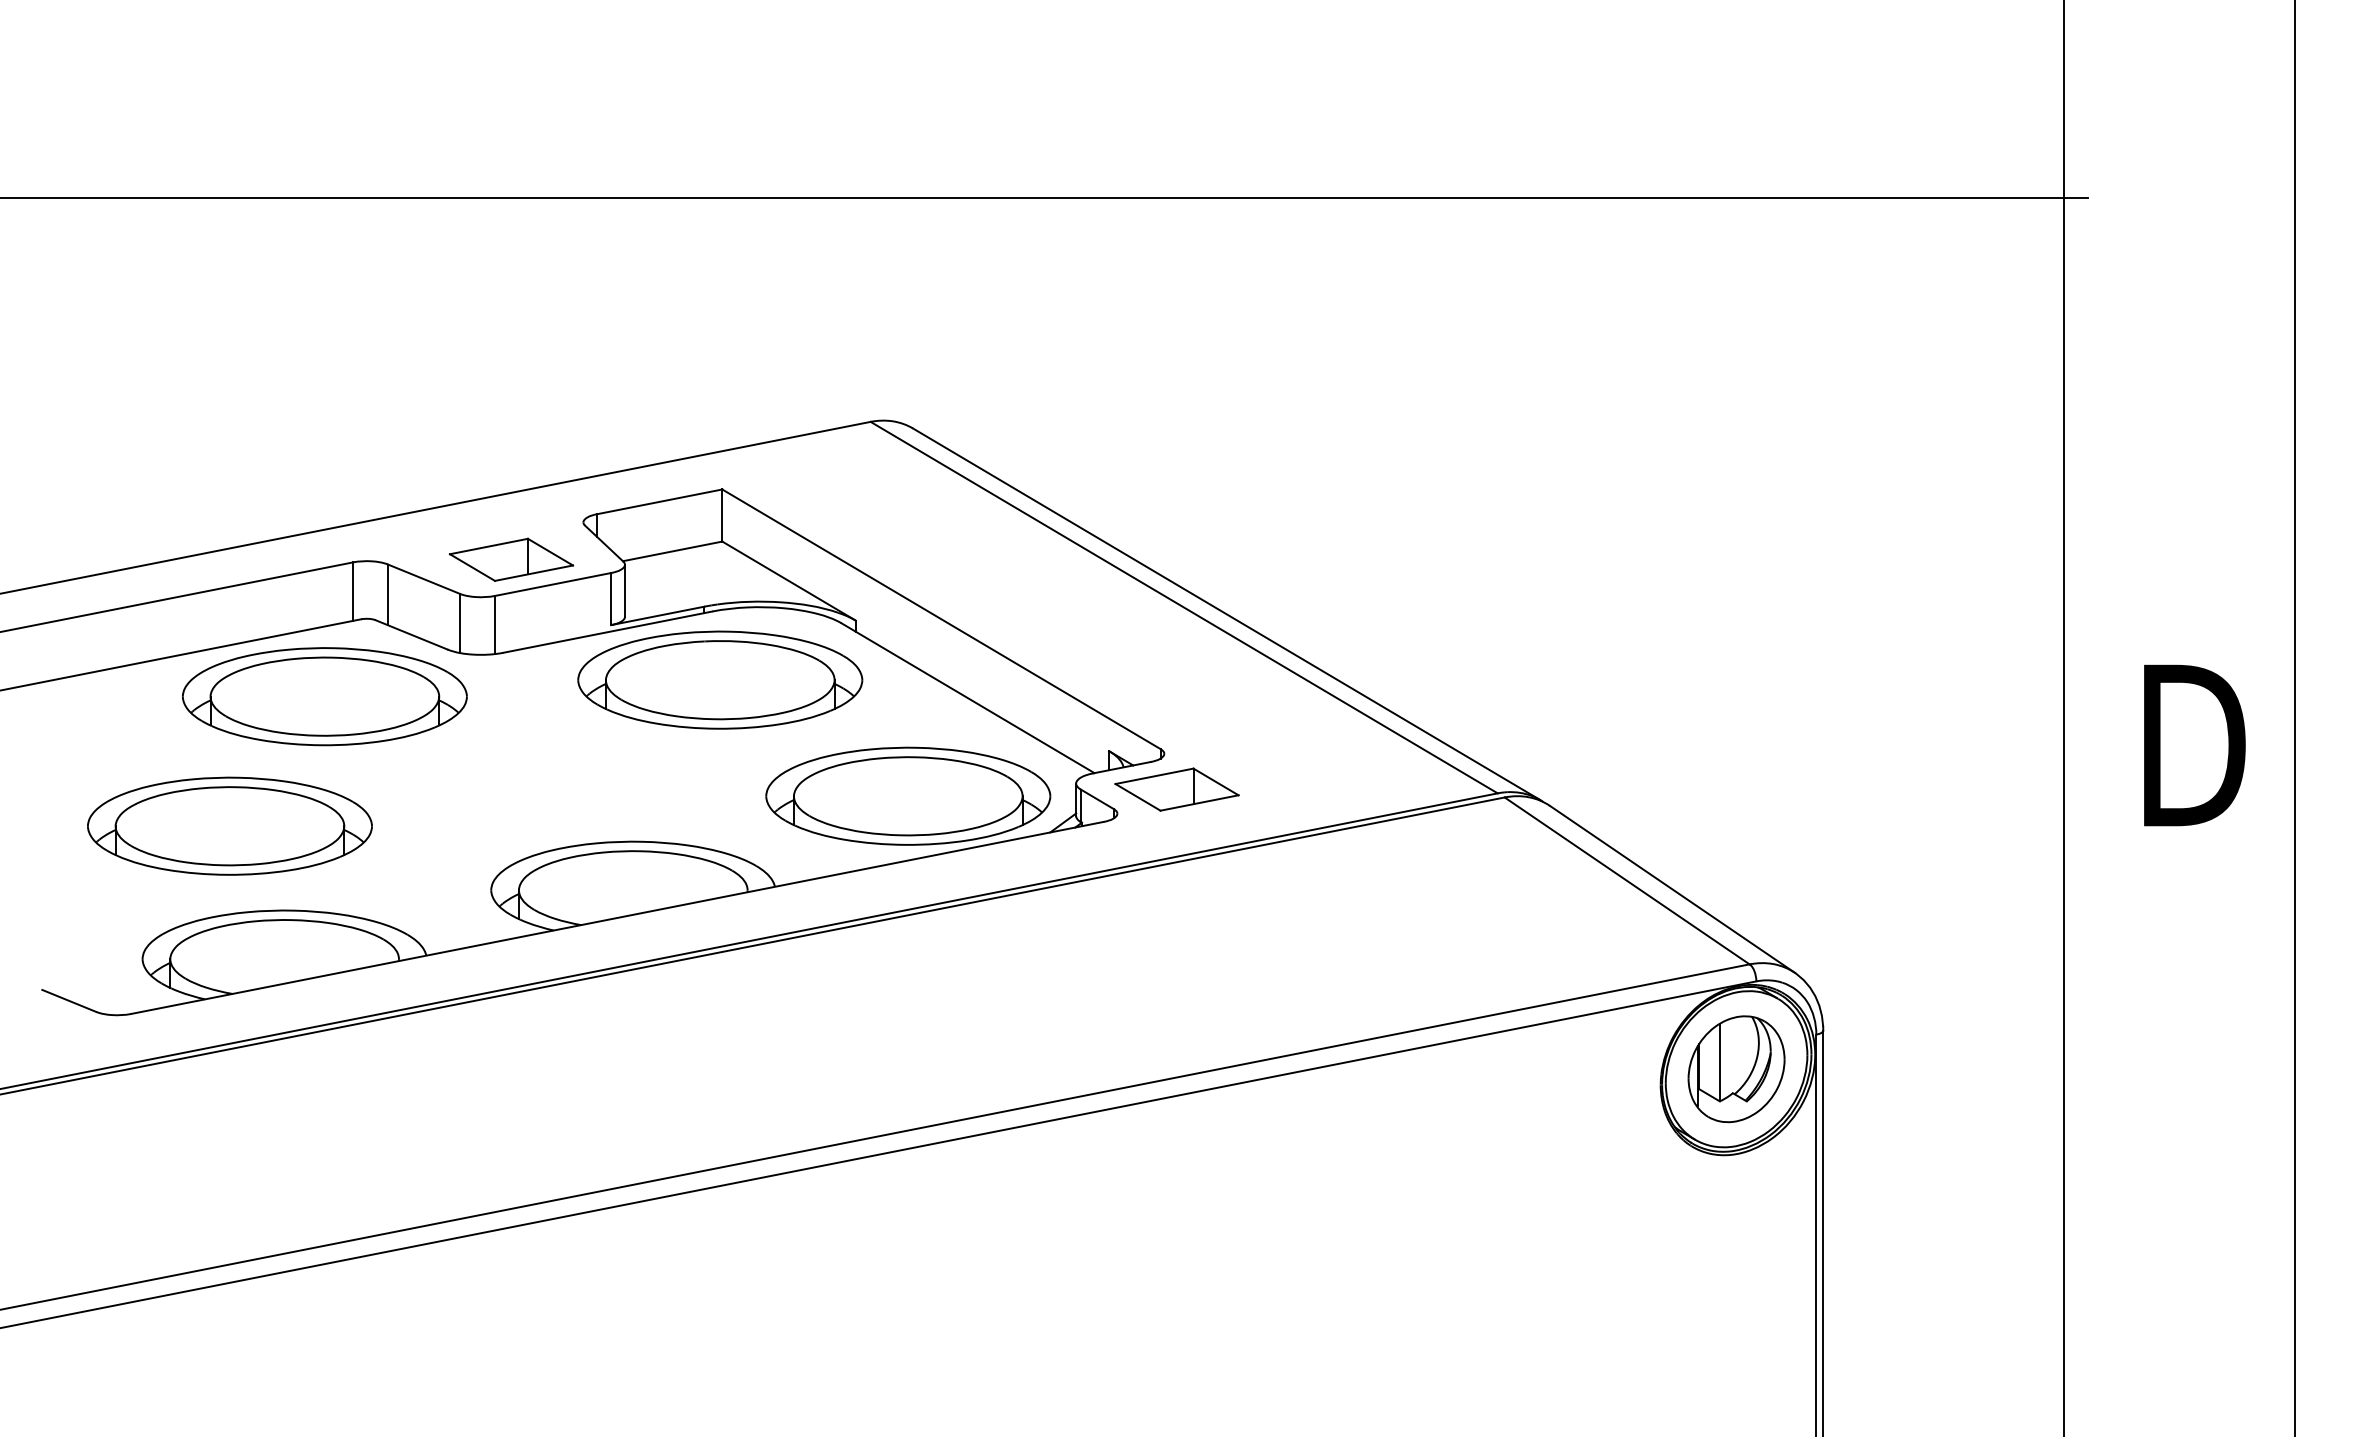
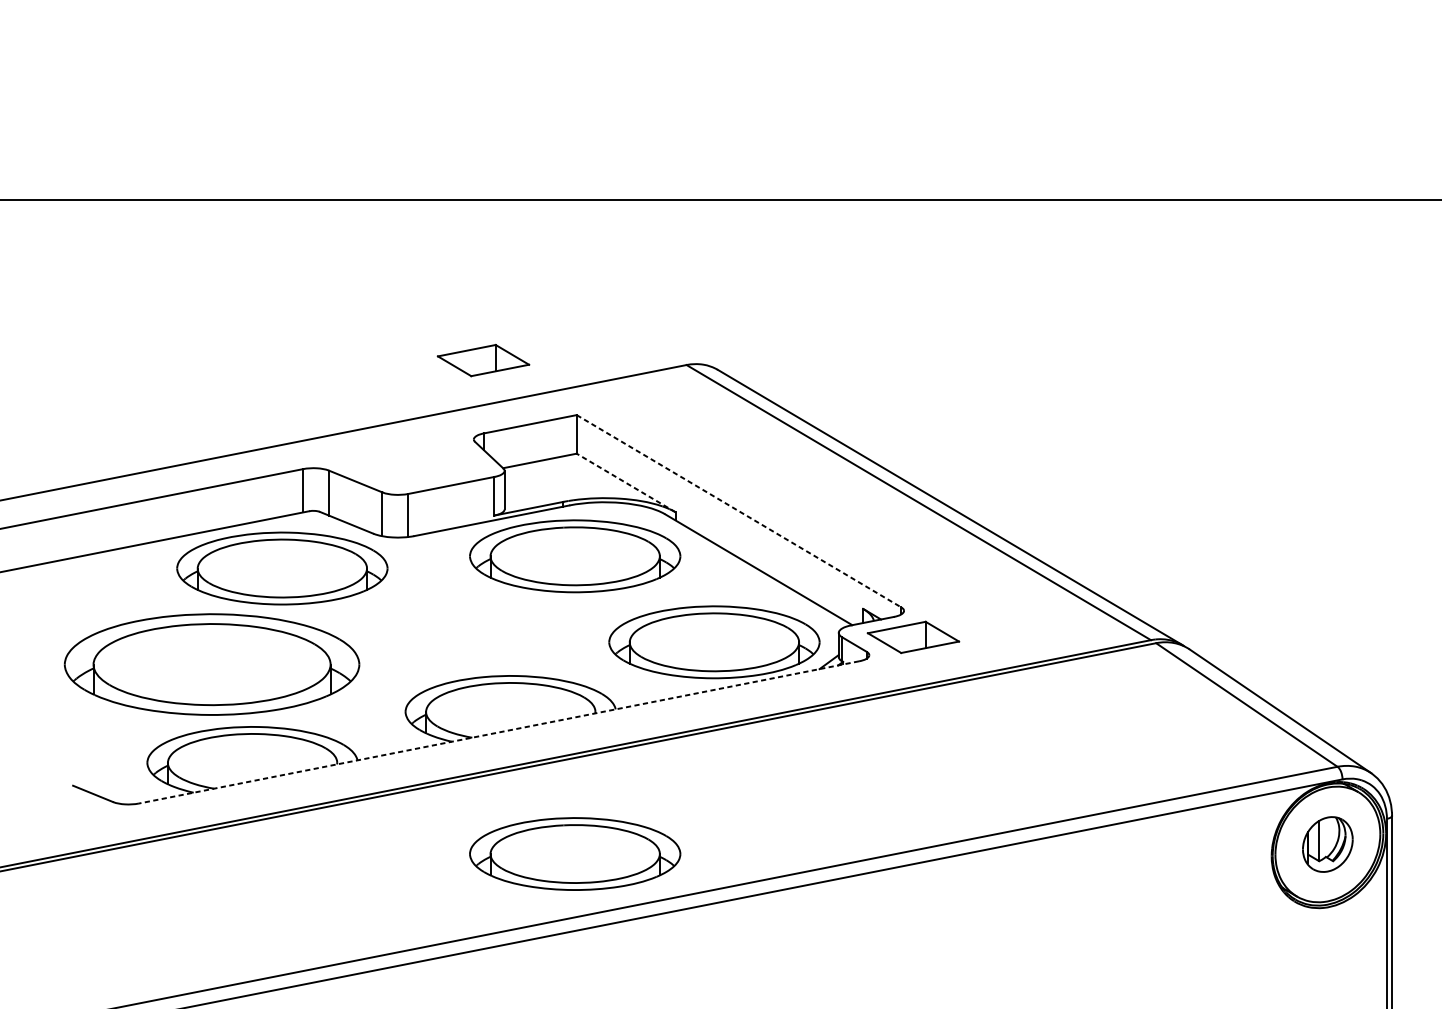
part: (511, 559) -> (483, 360), moved
line: (789, 581) -> (626, 483), solid -> dashed
line: (941, 619) -> (739, 511), solid -> dashed
part: (229, 825) -> (211, 663), size x1.4
line: (617, 917) -> (499, 732), solid -> dashed
part: (1736, 1069) -> (1327, 844), size x0.7
part: (720, 1081) -> (575, 853), added

